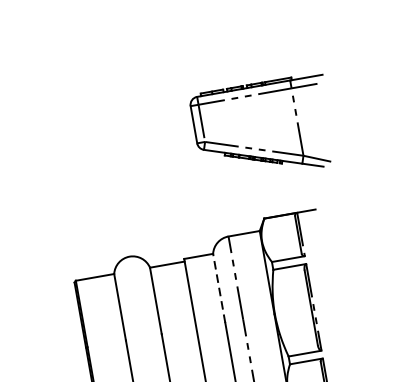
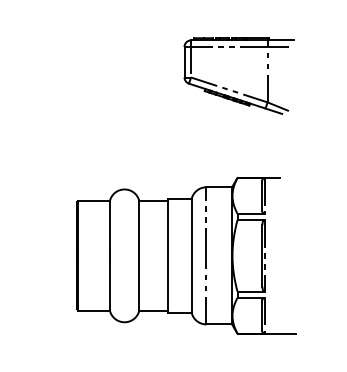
part: (260, 148) -> (234, 90), moved
line: (218, 287) -> (191, 226), dashed -> solid

